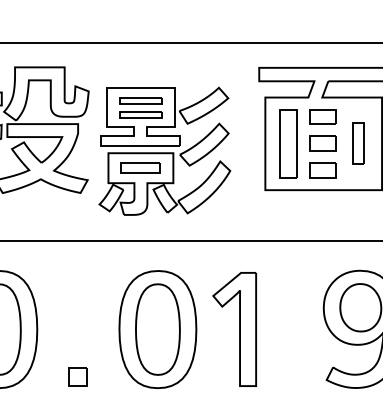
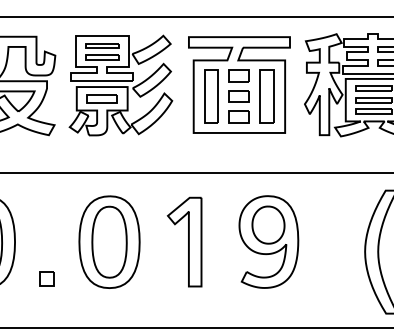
part: (358, 143) -> (266, 96), size x1.67
part: (164, 151) -> (120, 85), moved
part: (234, 328) -> (184, 241), moved

